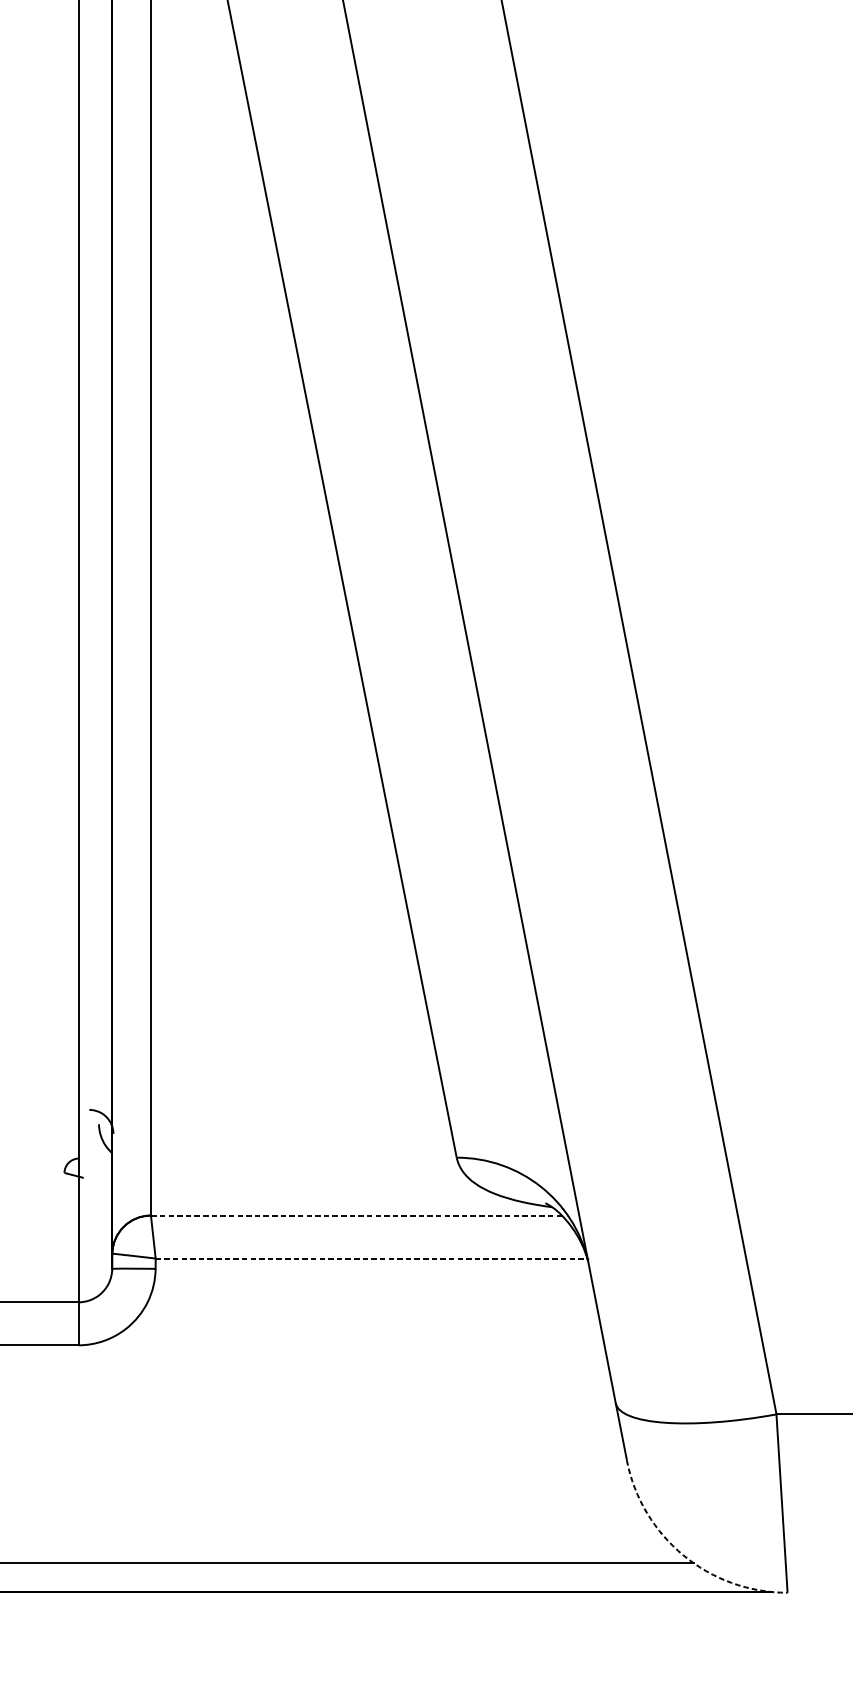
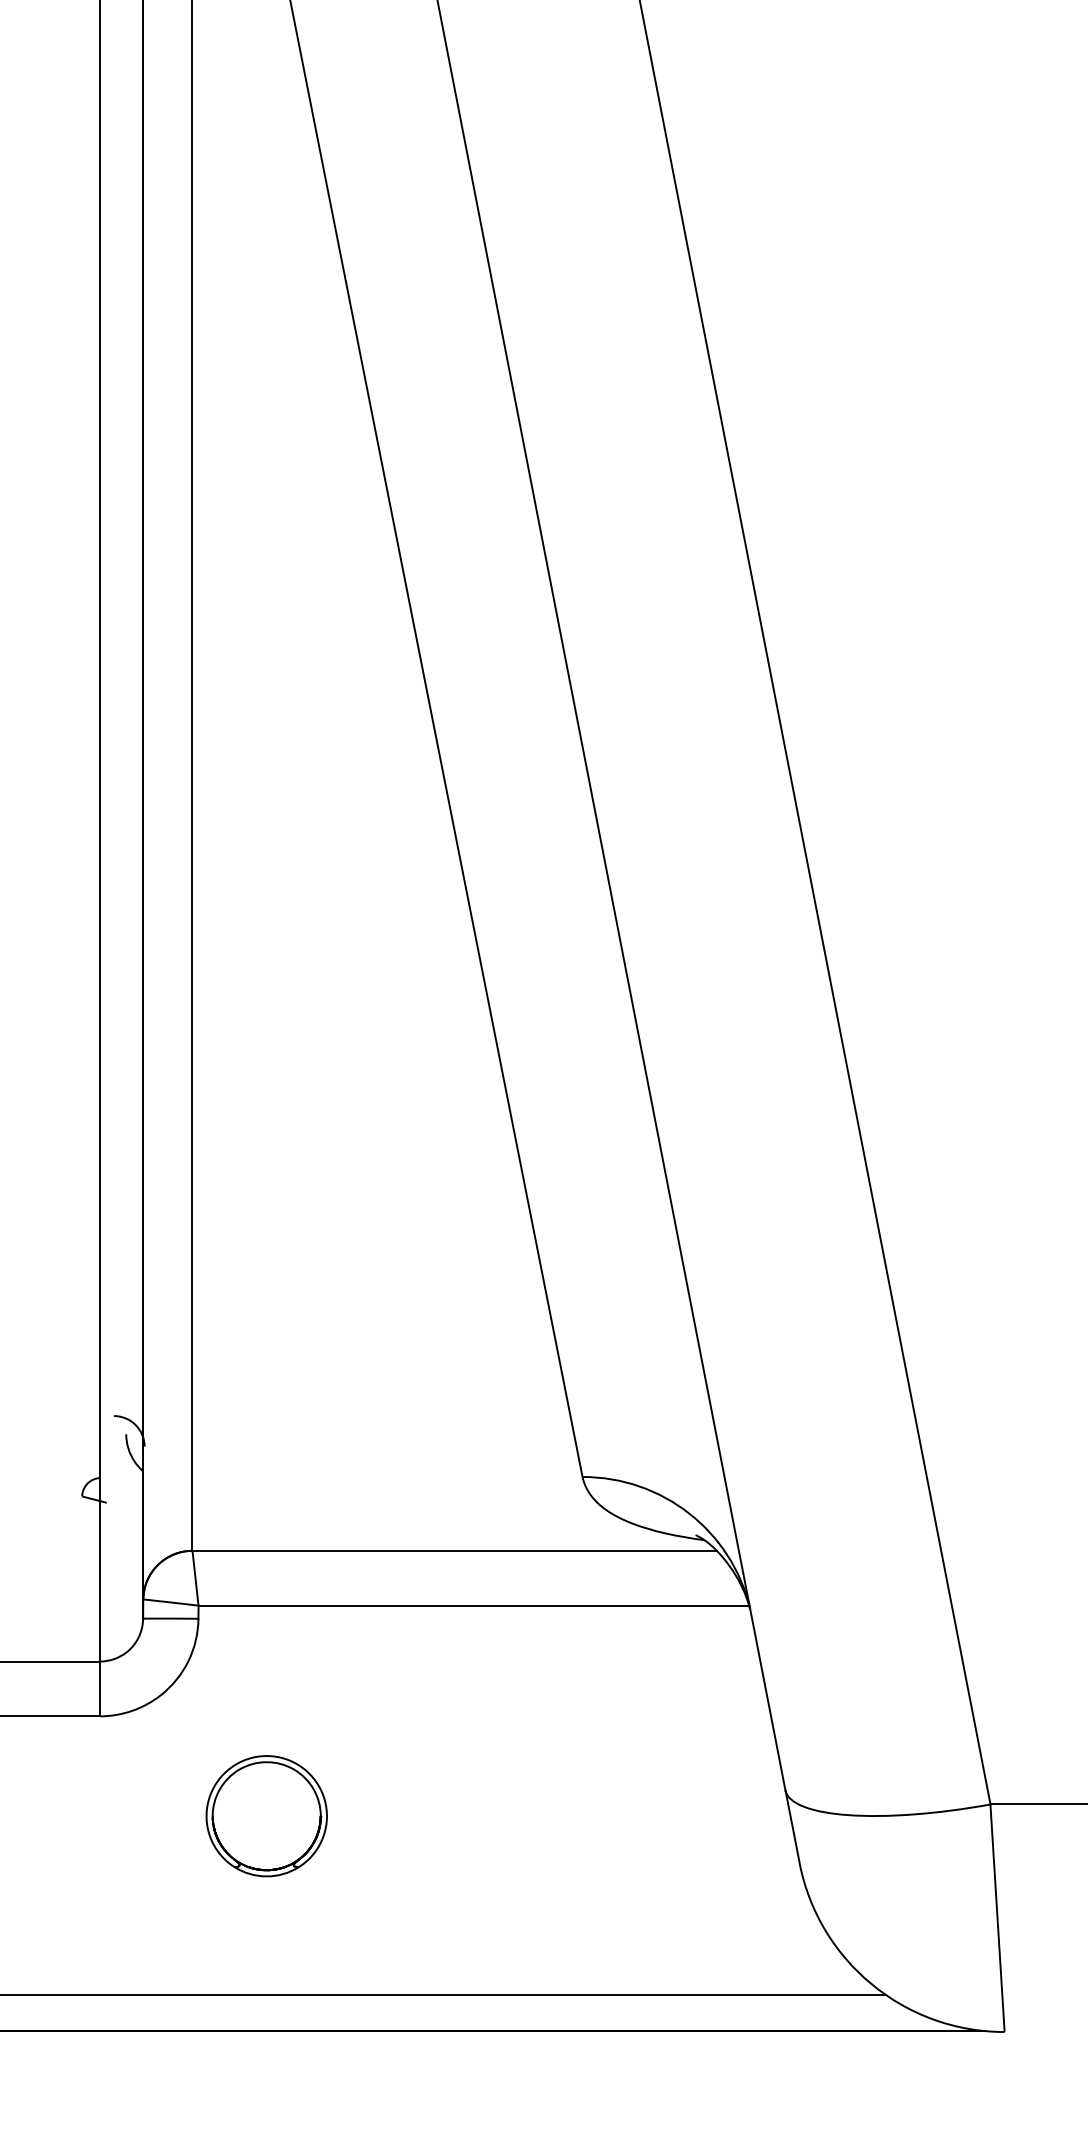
line: (356, 1215) -> (454, 1550), dashed -> solid
line: (372, 1258) -> (474, 1605), dashed -> solid
part: (208, 1423) -> (266, 1816), added
arc: (683, 1555) -> (871, 1984), dashed -> solid

